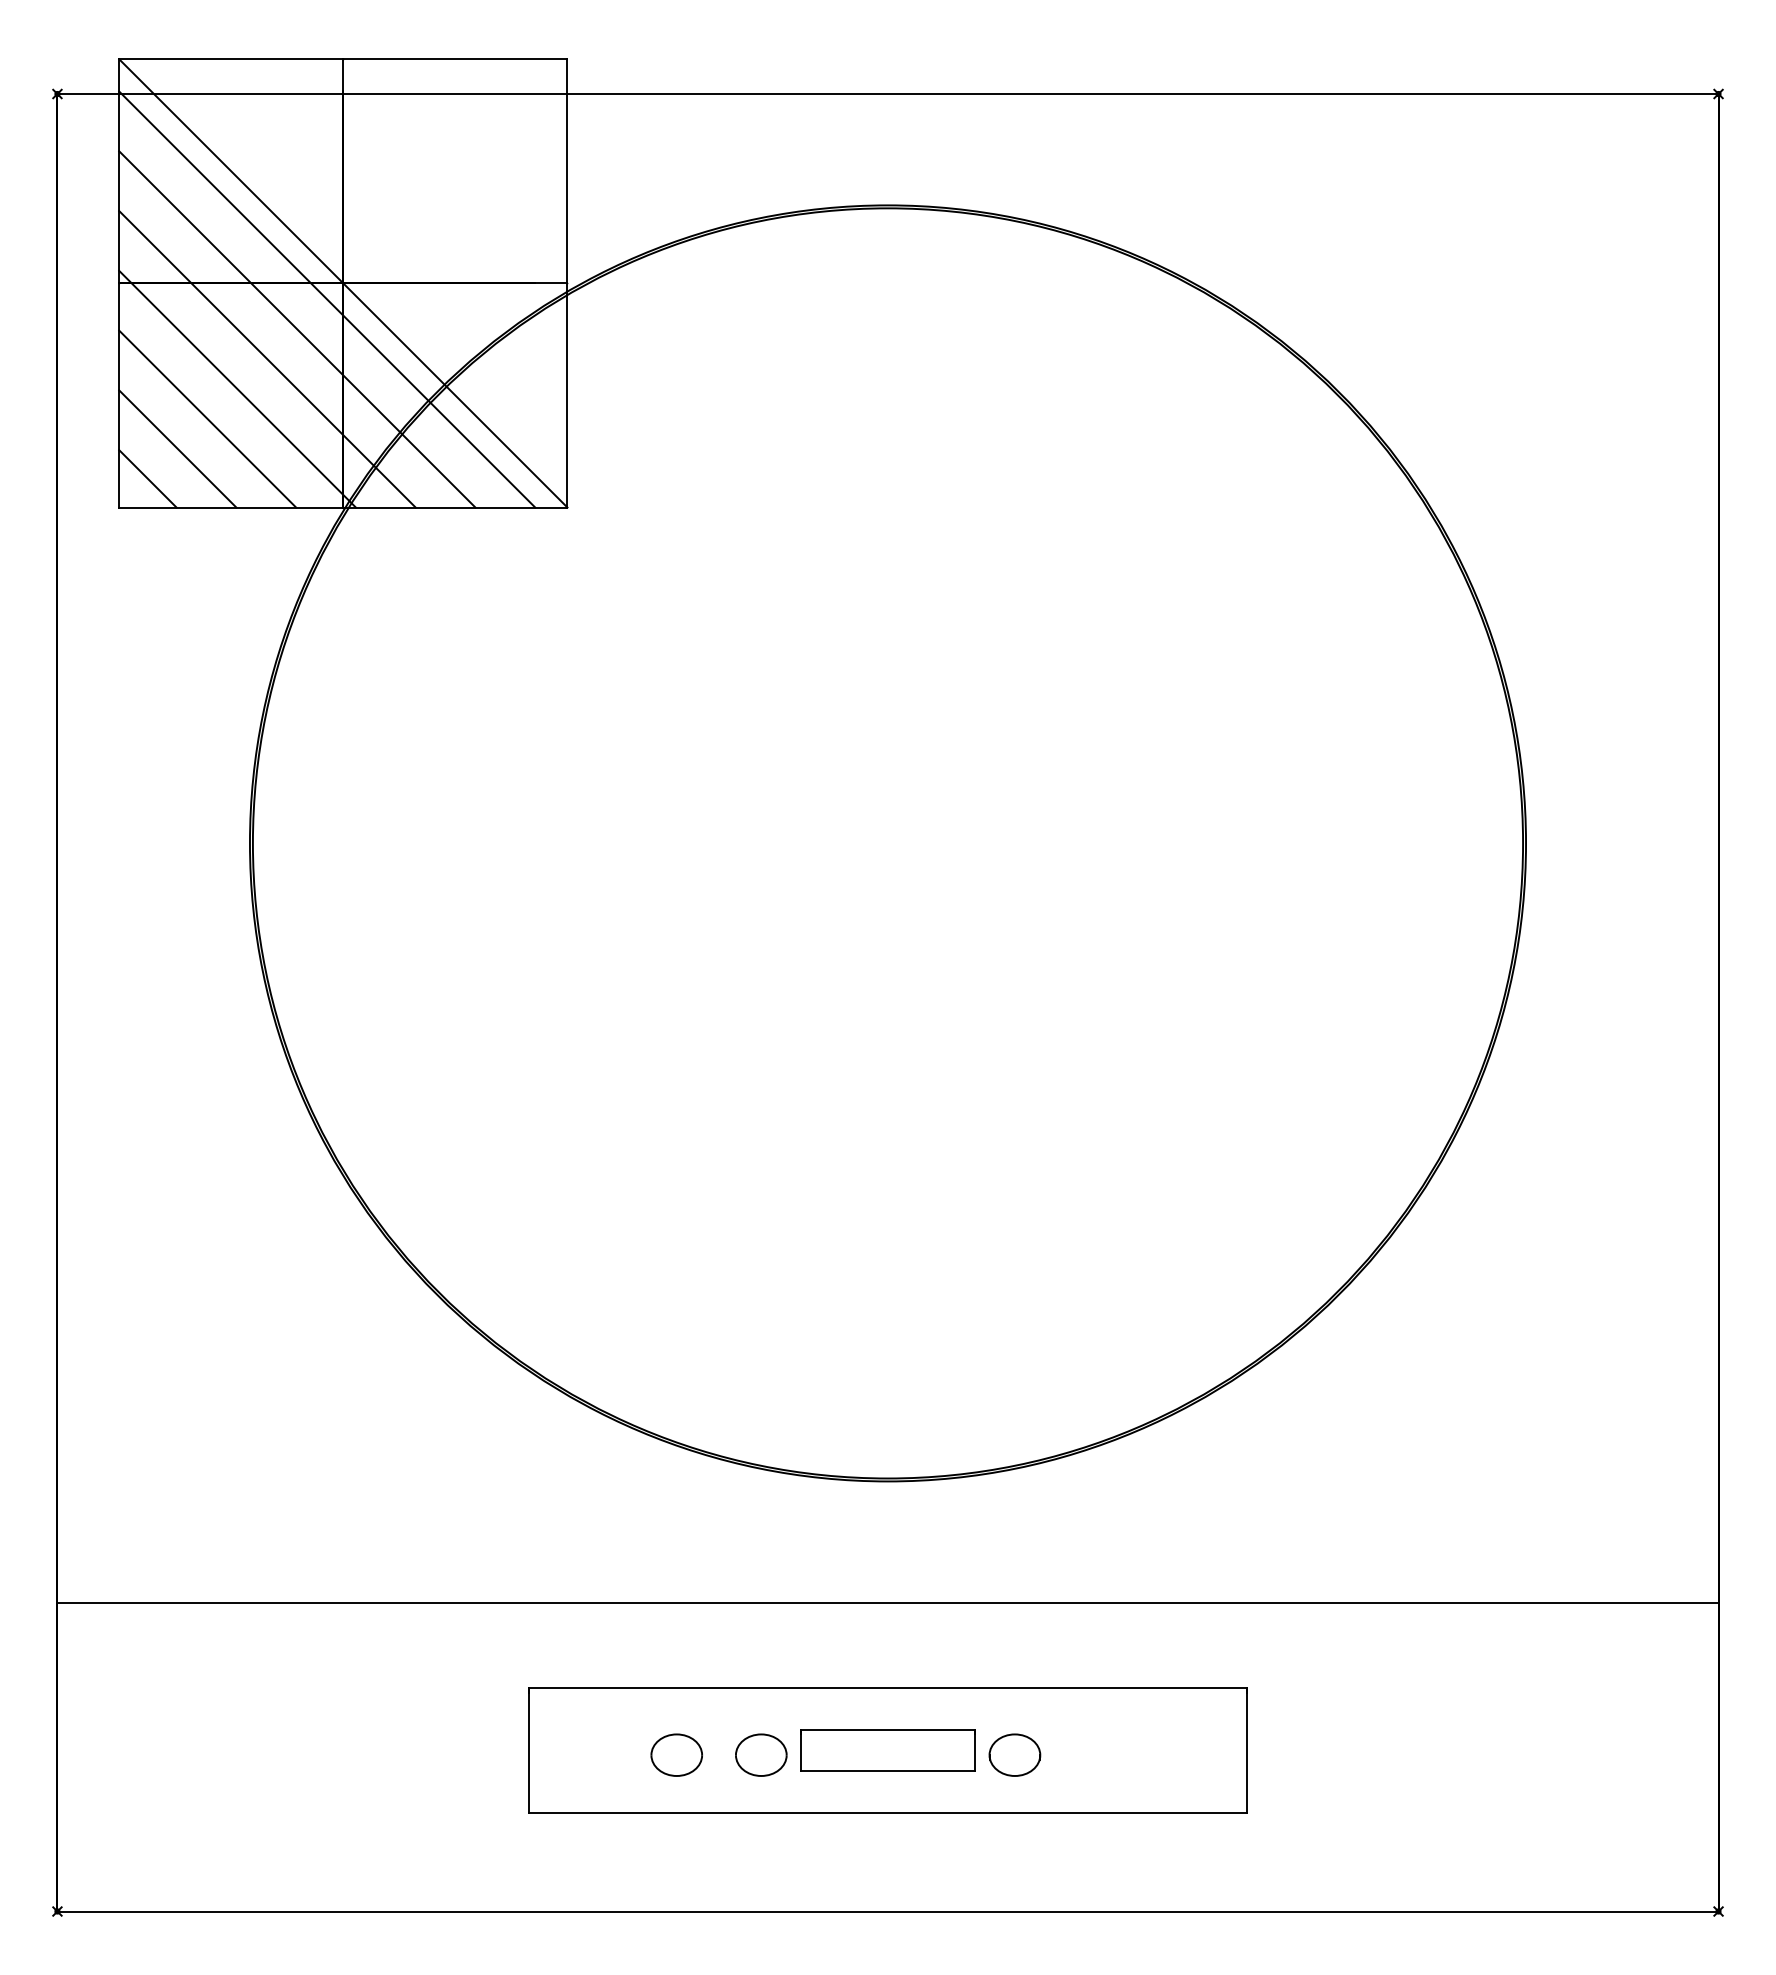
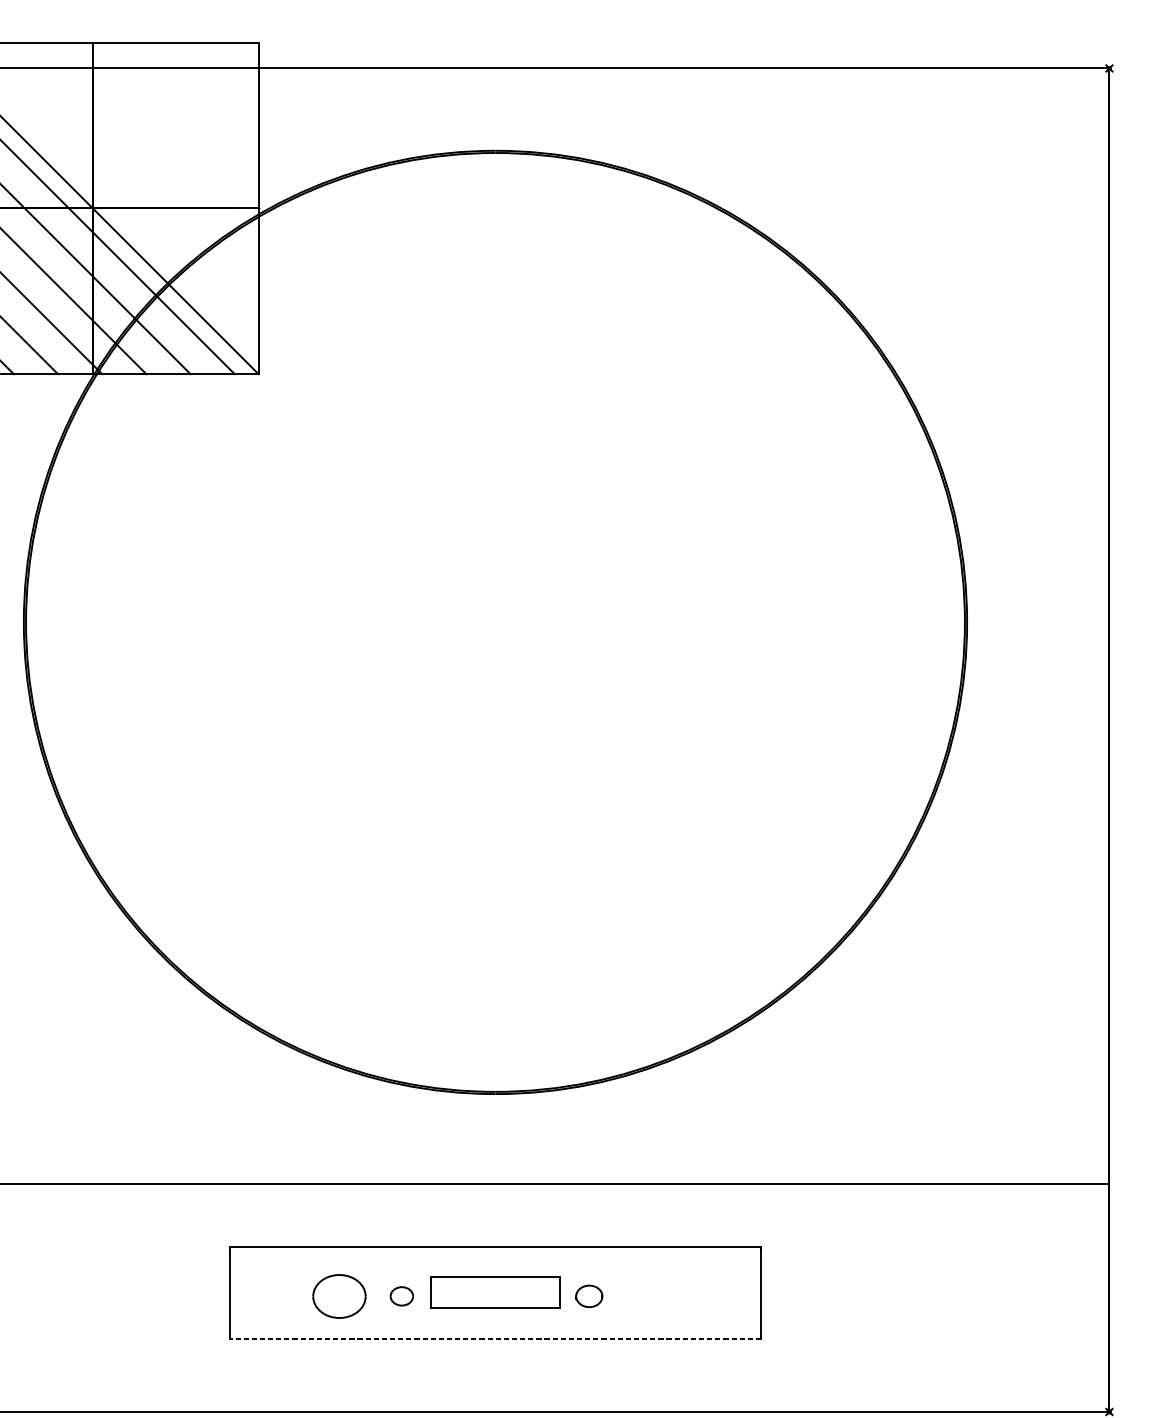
part: (676, 1754) -> (339, 1295), size x1.4
part: (761, 1754) -> (401, 1295), size x0.6
part: (1014, 1754) -> (589, 1295), size x0.7
line: (887, 1812) -> (495, 1338), solid -> dashed

